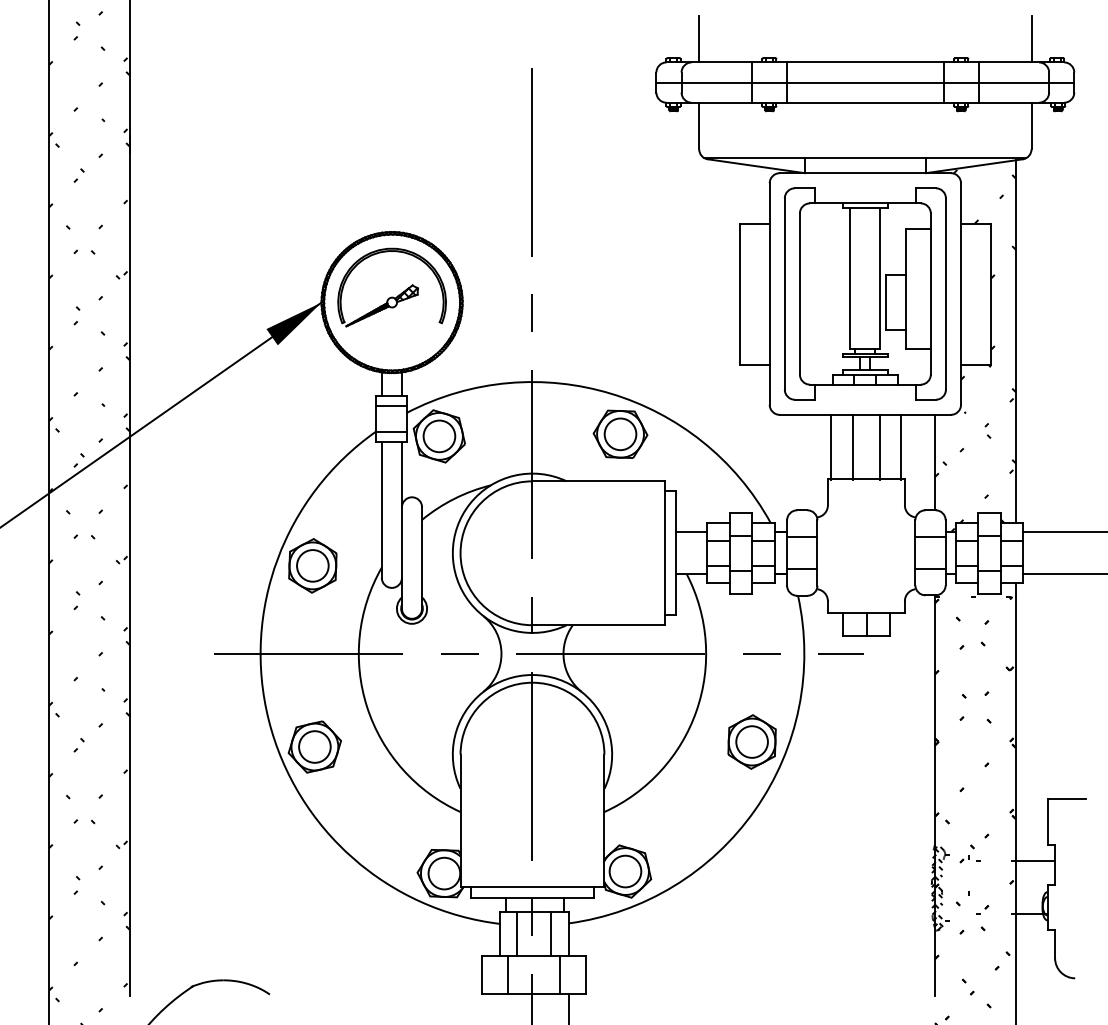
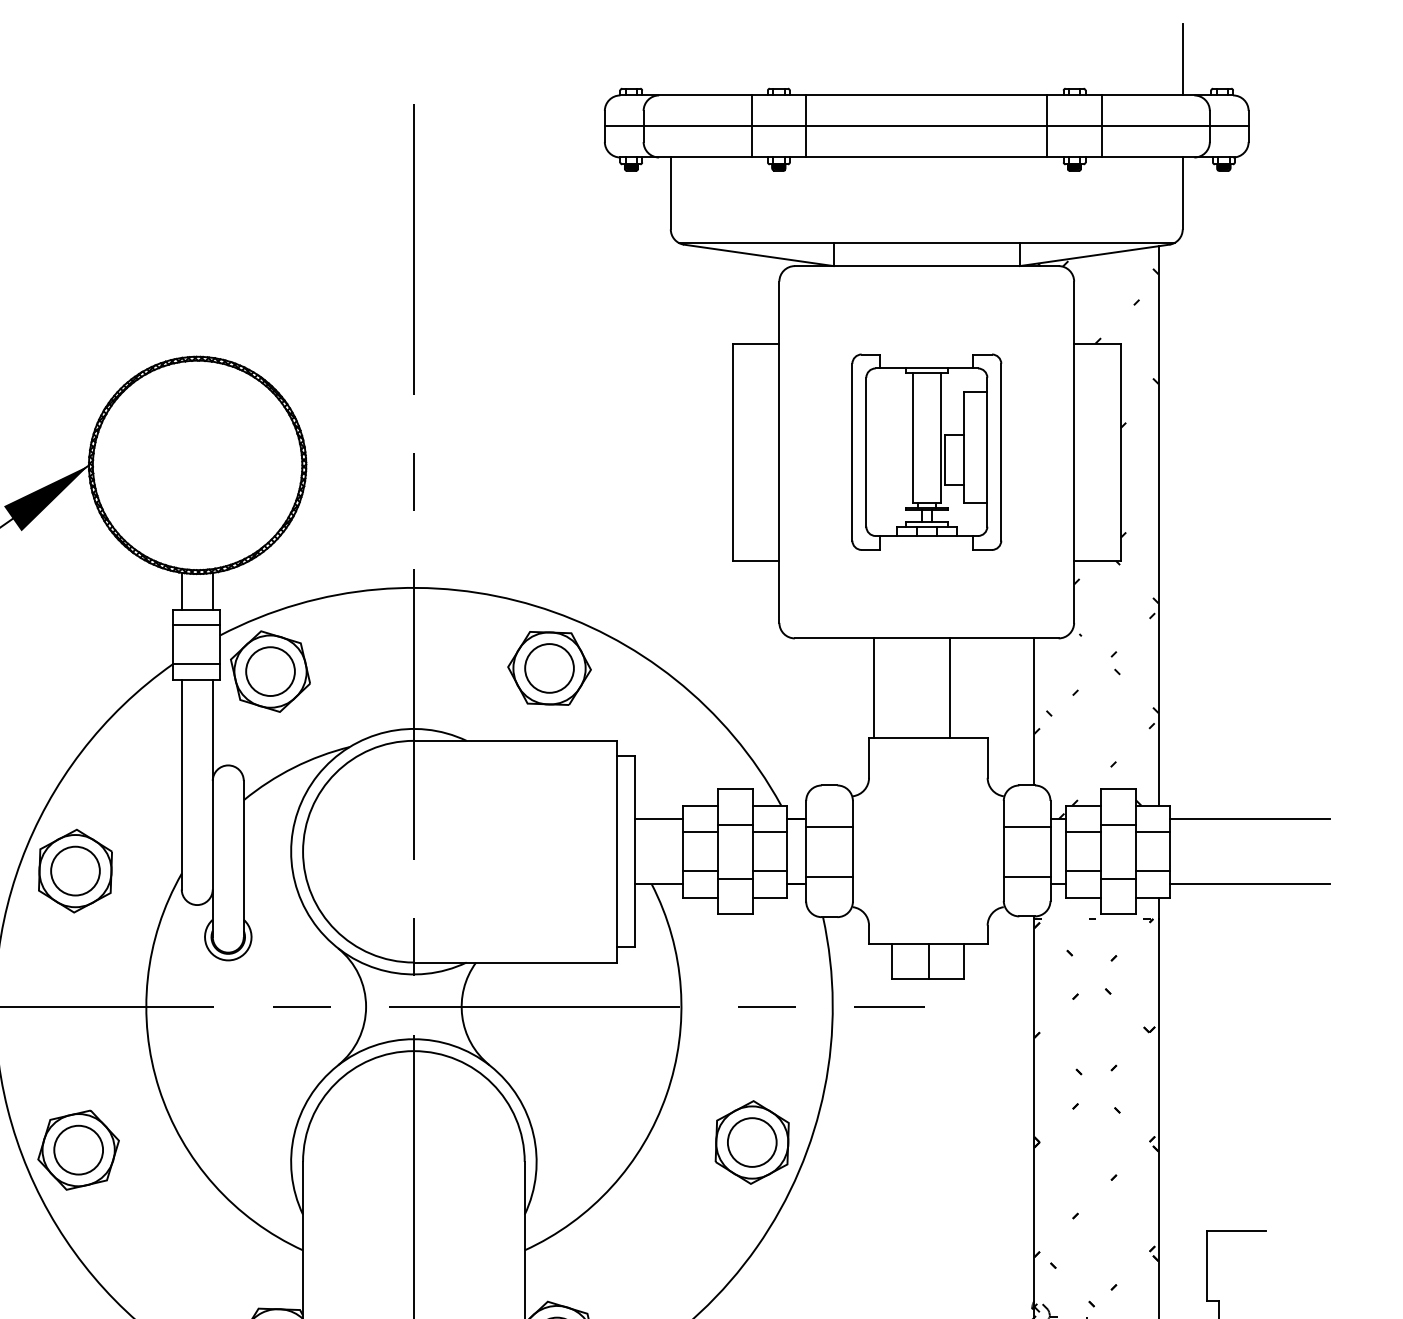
line: (699, 38) -> (671, 58), removed
part: (865, 293) -> (926, 451), size x0.6
part: (391, 296) -> (196, 456), removed
line: (853, 446) -> (908, 687), removed
line: (901, 446) -> (982, 687), removed

